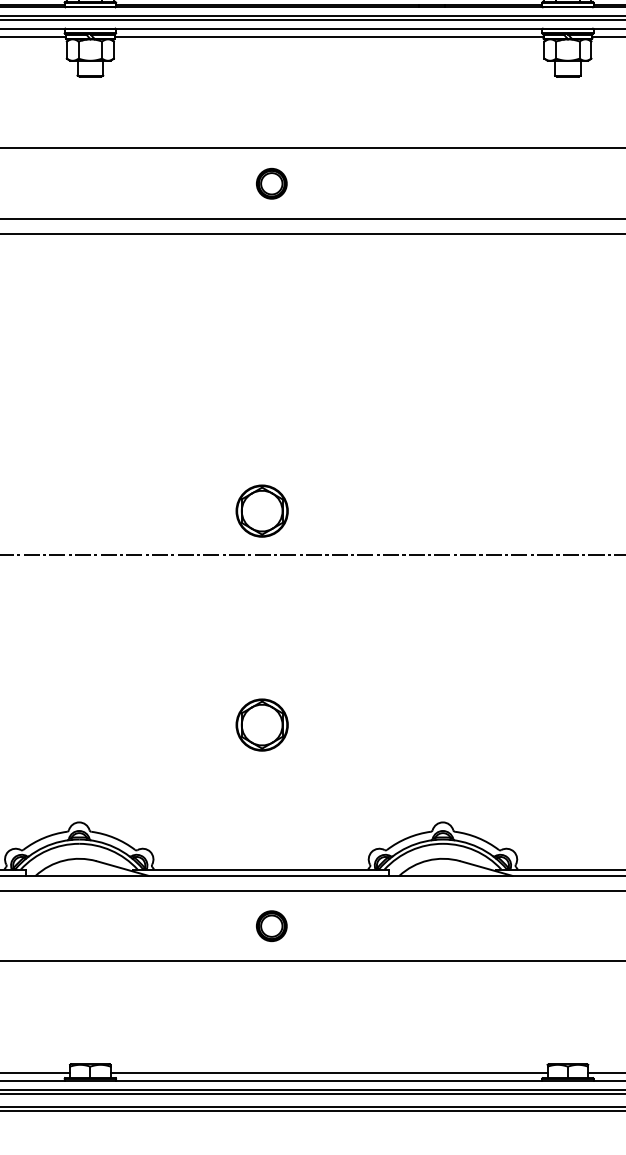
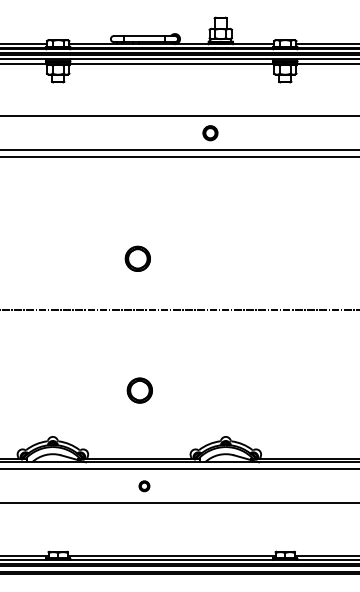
part: (271, 184) -> (210, 133), moved
part: (261, 510) -> (137, 258), moved
part: (271, 926) -> (144, 486), size x0.7

